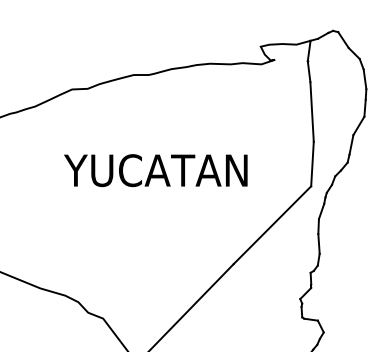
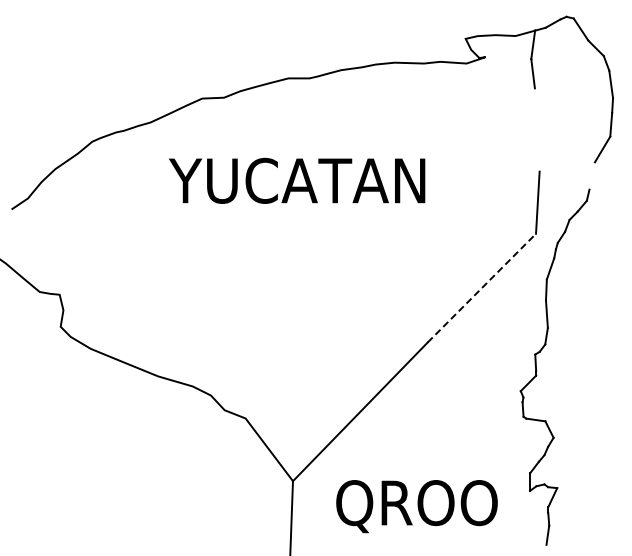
line: (311, 111) -> (536, 129), removed
line: (350, 144) -> (591, 175), removed
text: (156, 170) -> (297, 180), moved
line: (272, 225) -> (481, 288), solid -> dashed

